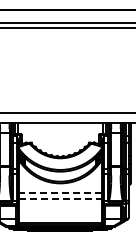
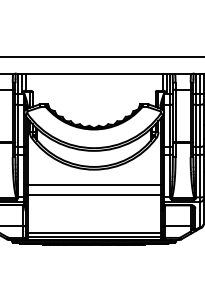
line: (60, 193) -> (94, 185), dashed -> solid
line: (60, 199) -> (94, 195), dashed -> solid

